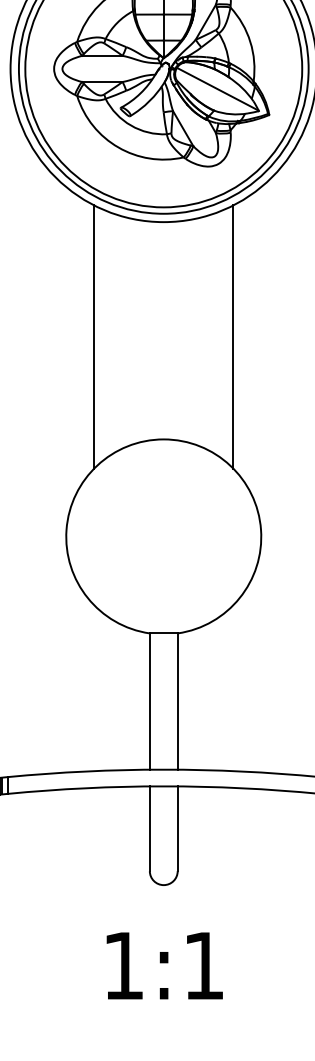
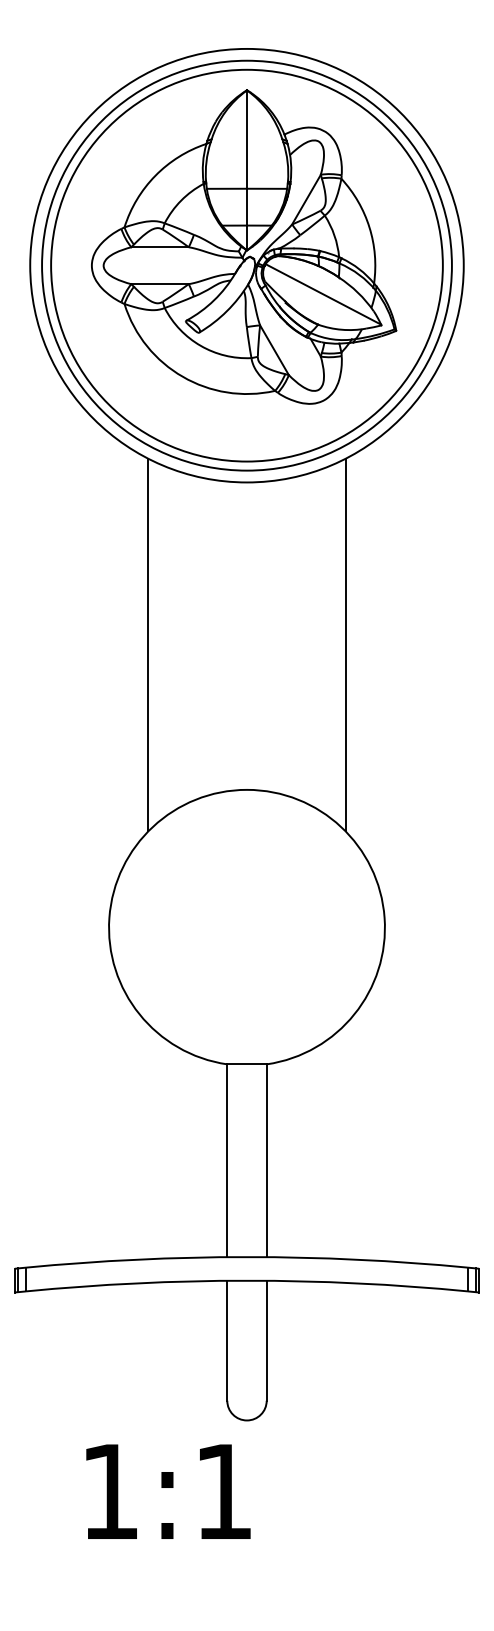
text: (164, 965) -> (168, 1491), moved

